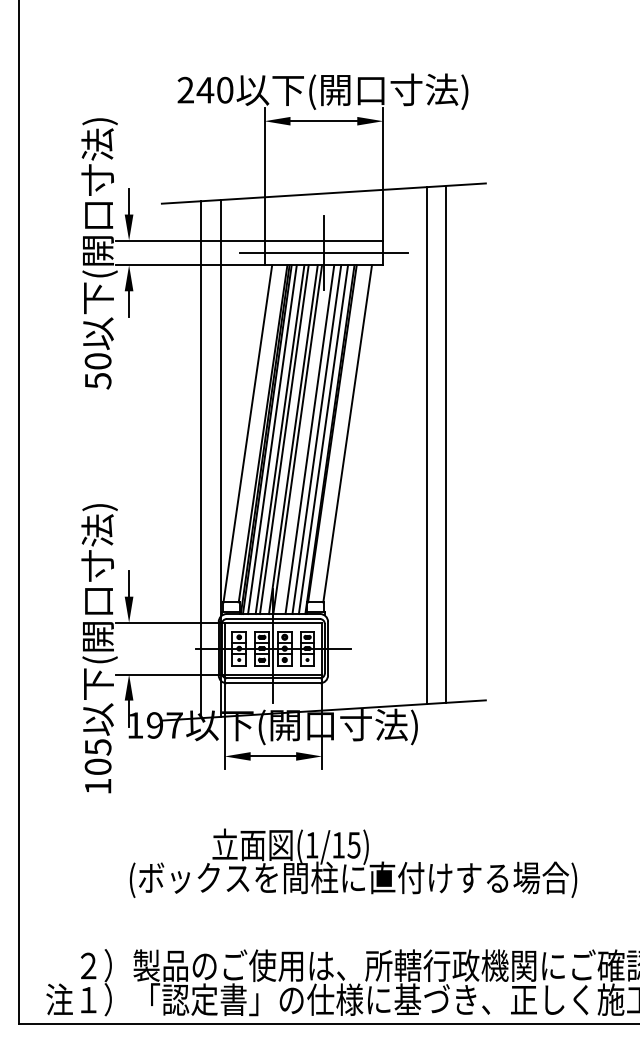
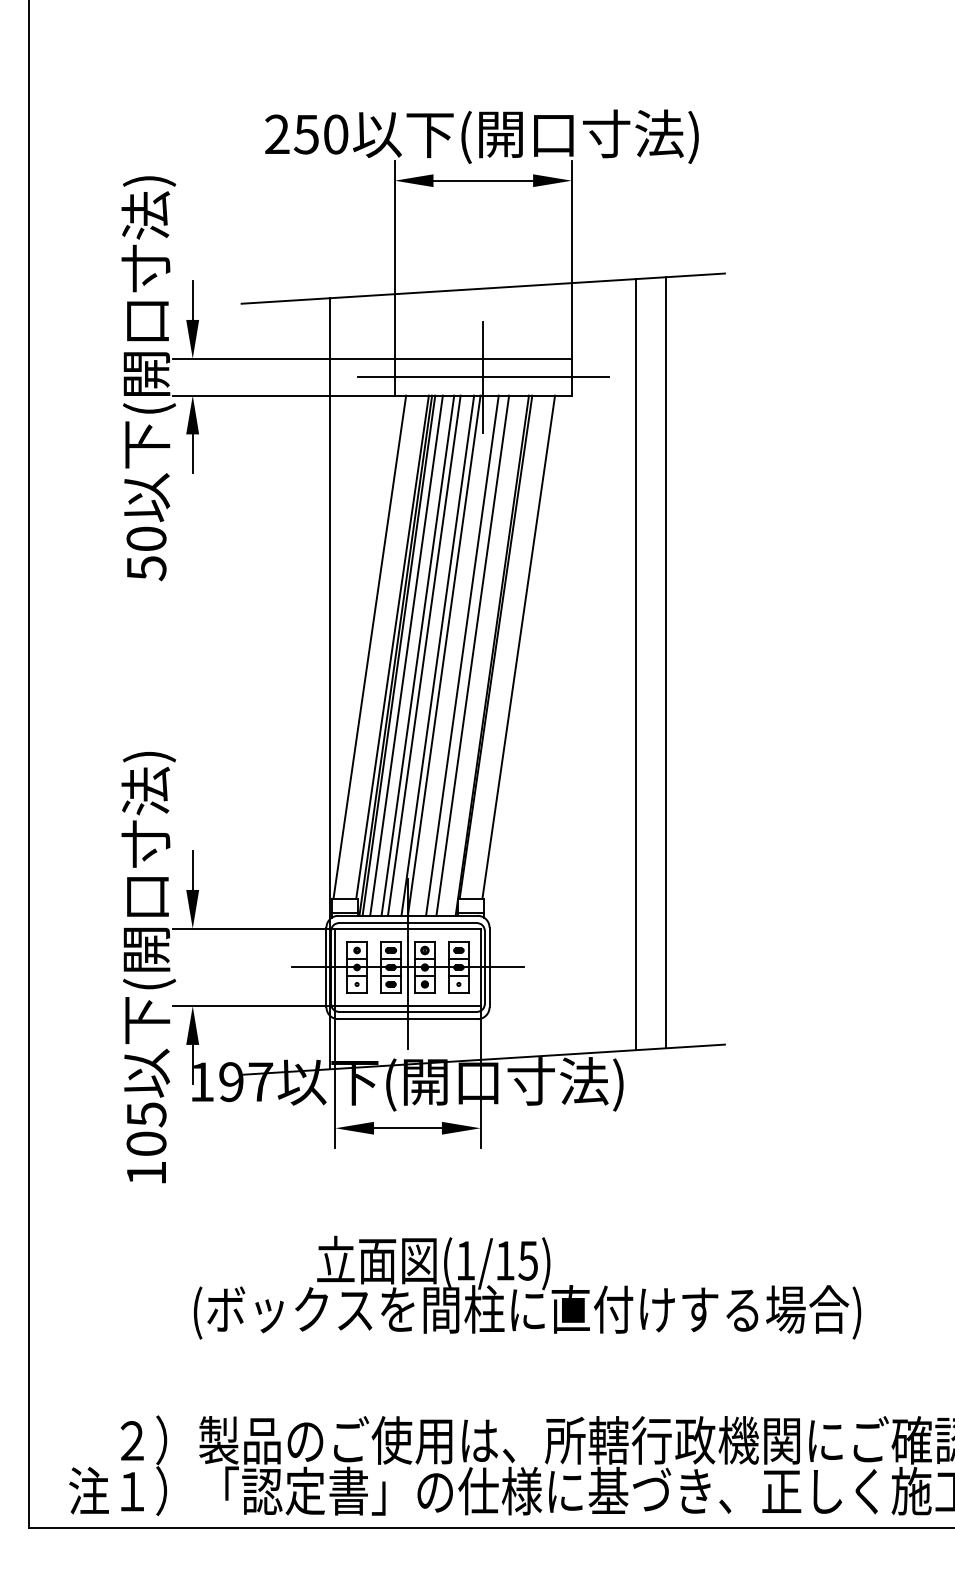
text: (205, 90) -> (306, 134), 240 -> 250
line: (323, 439) -> (482, 655), removed
line: (201, 459) -> (300, 685), removed

